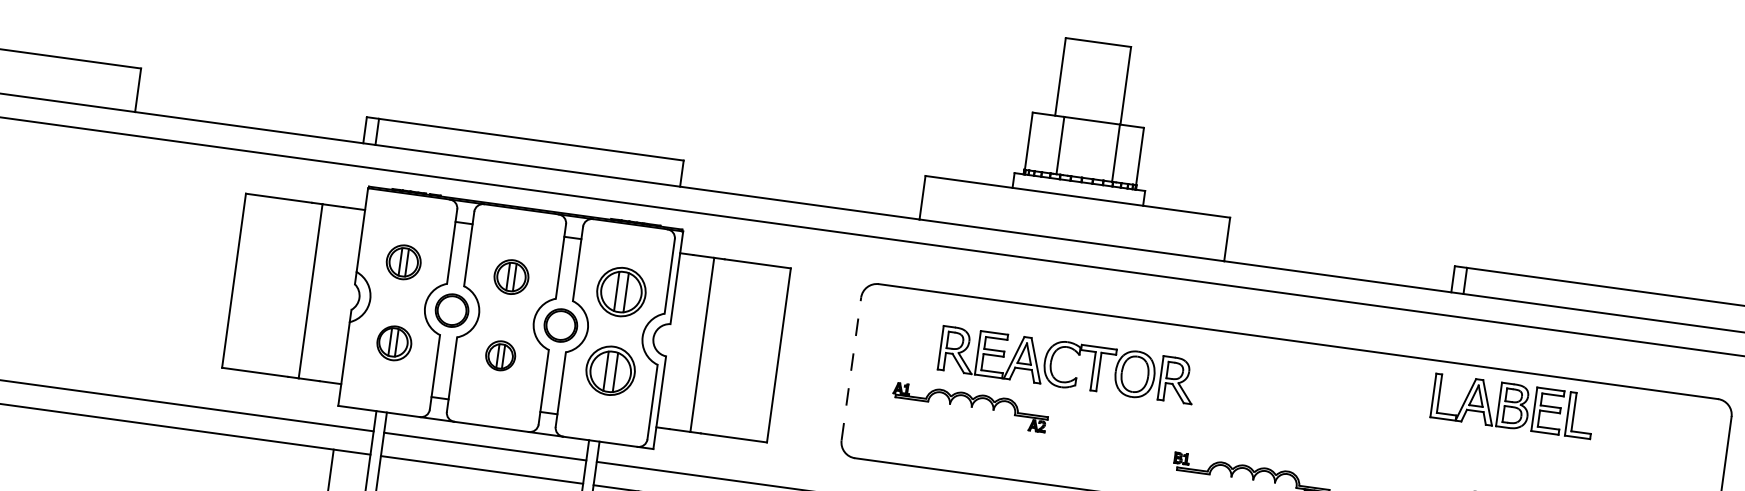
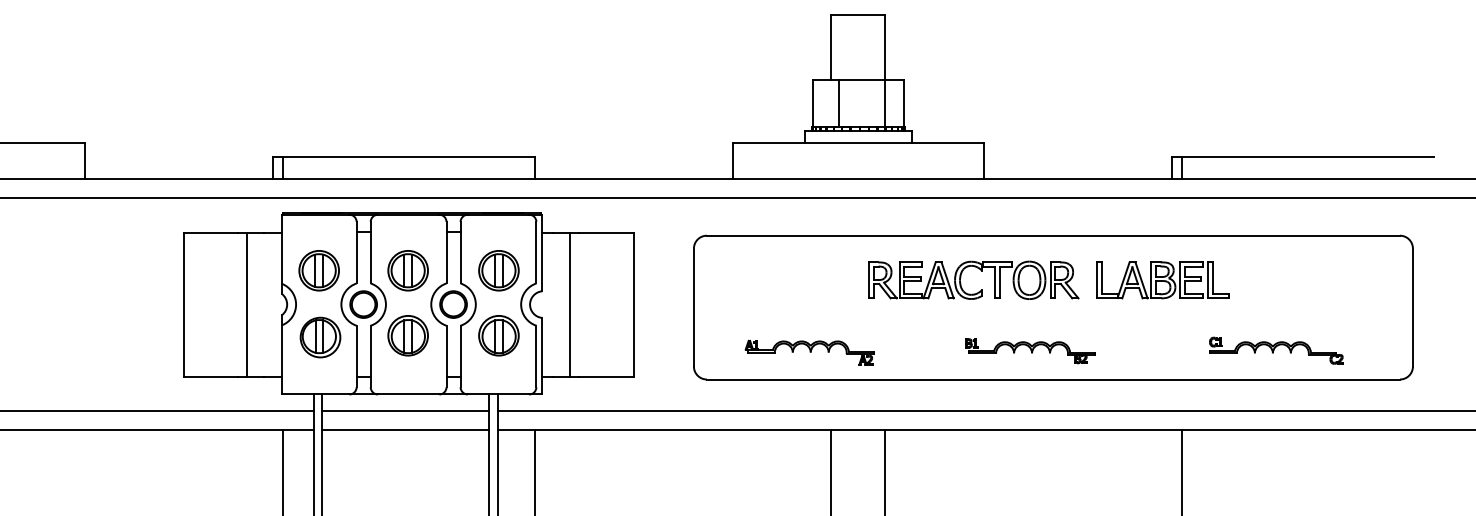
part: (403, 261) -> (318, 270), size x1.43
part: (510, 276) -> (407, 270), size x1.43
part: (394, 343) -> (320, 337), size x1.43
part: (500, 355) -> (407, 335), size x1.67
part: (1078, 355) -> (981, 271), moved
line: (850, 368) -> (693, 307), dashed -> solid
part: (1512, 406) -> (1162, 280), moved
part: (970, 407) -> (809, 352), moved

